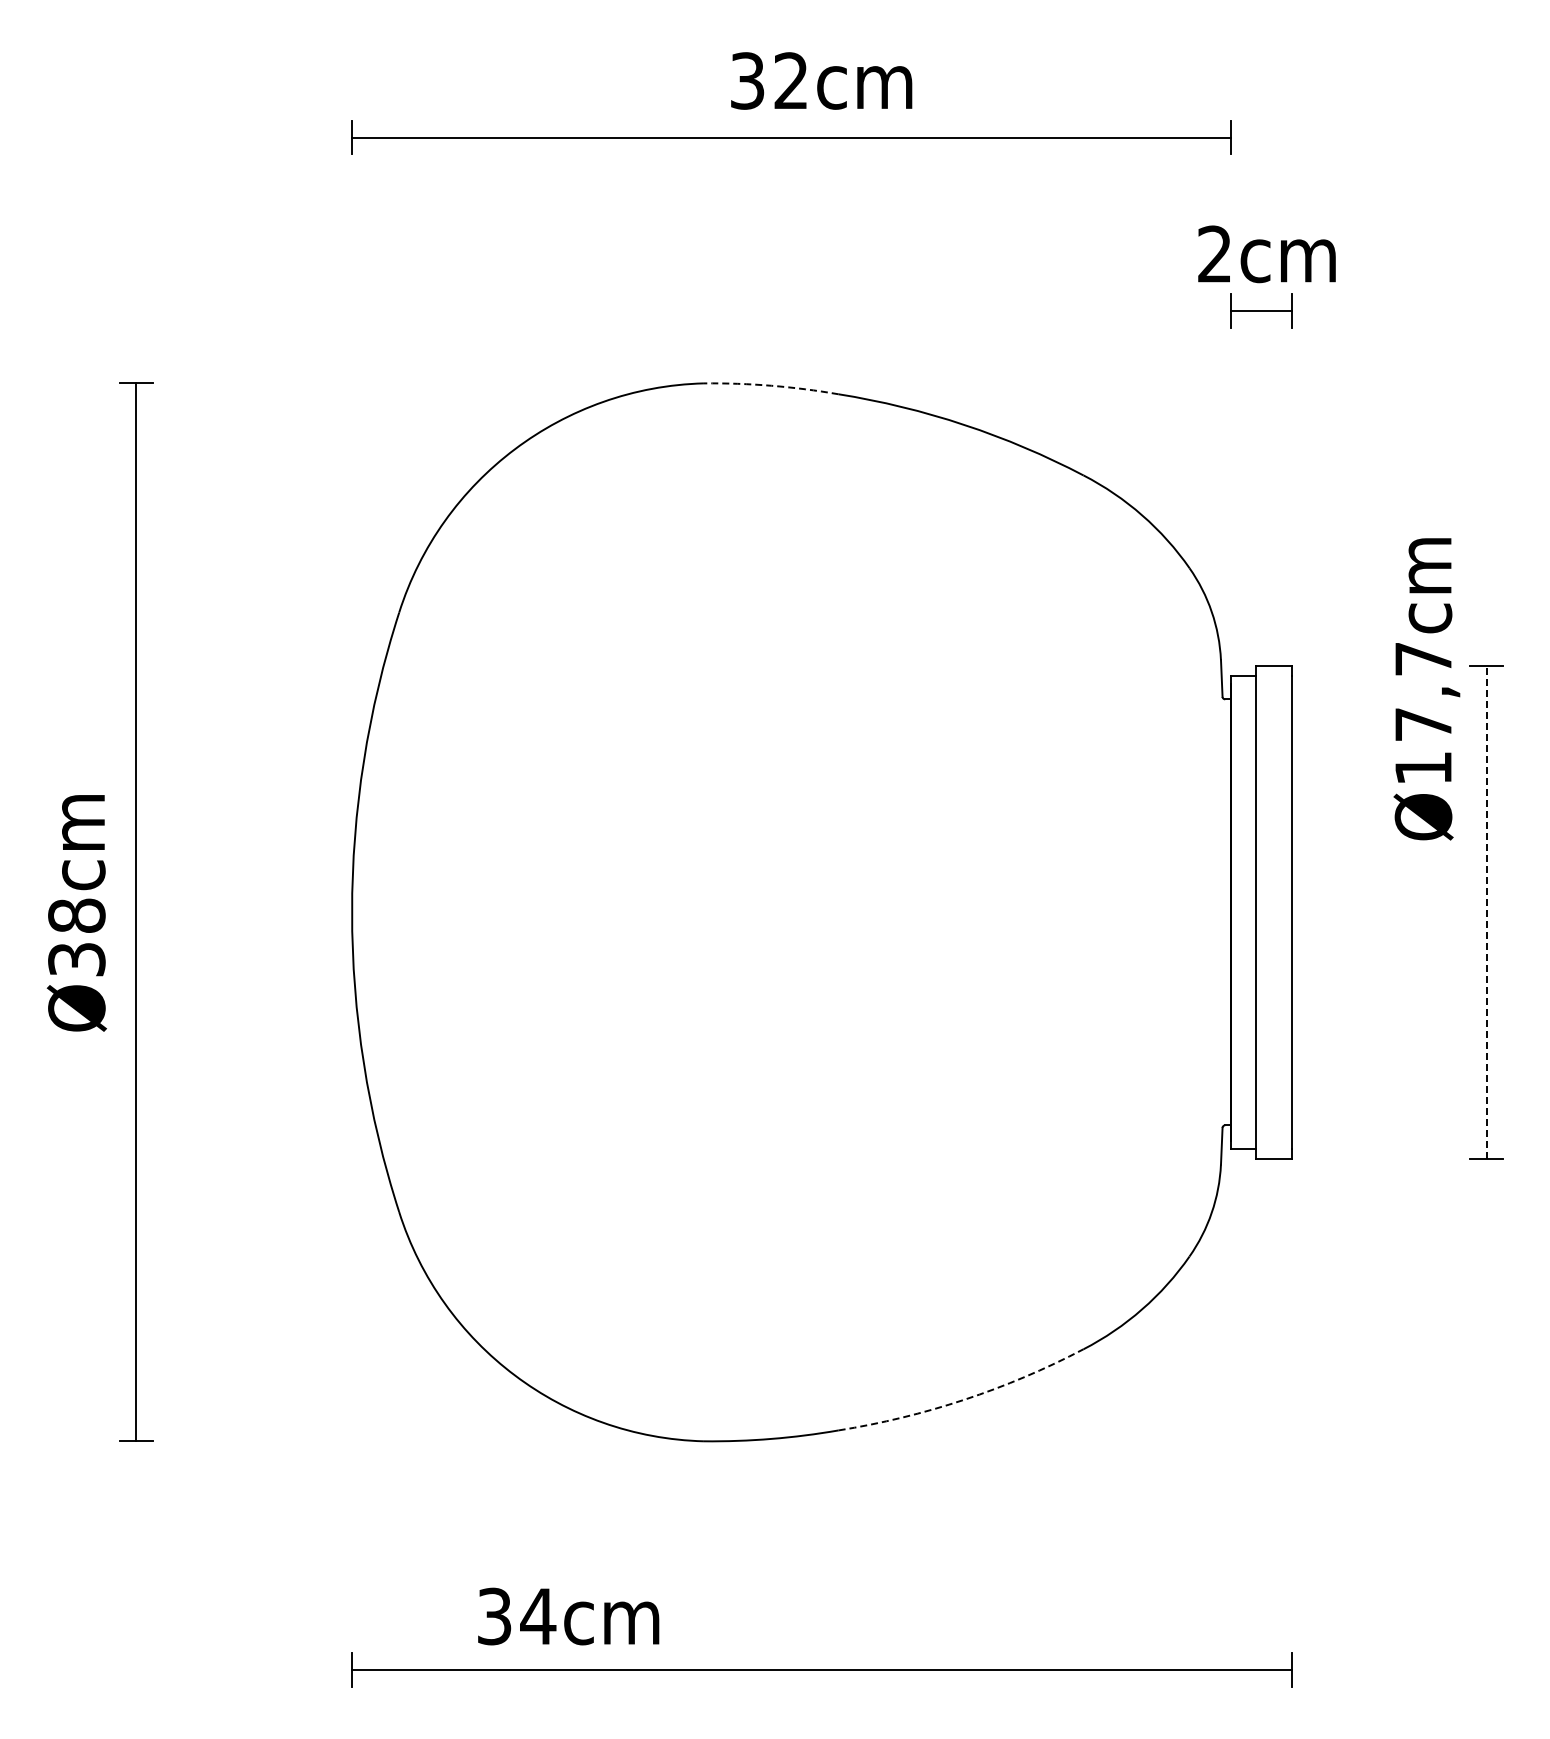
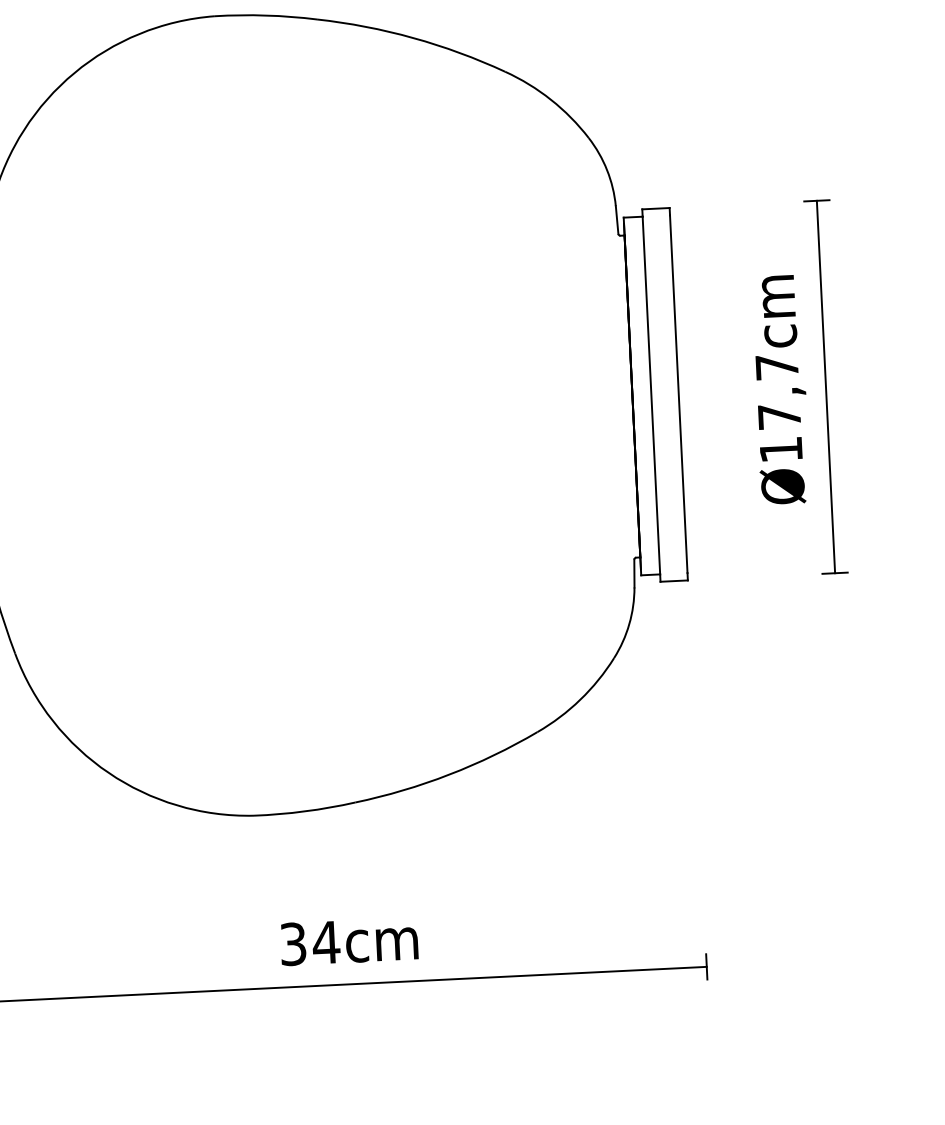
arc: (771, 385) -> (266, 15), dashed -> solid
text: (1426, 689) -> (780, 390), moved
line: (1486, 911) -> (825, 386), dashed -> solid
arc: (964, 1399) -> (449, 774), dashed -> solid
text: (568, 1616) -> (349, 941), moved

